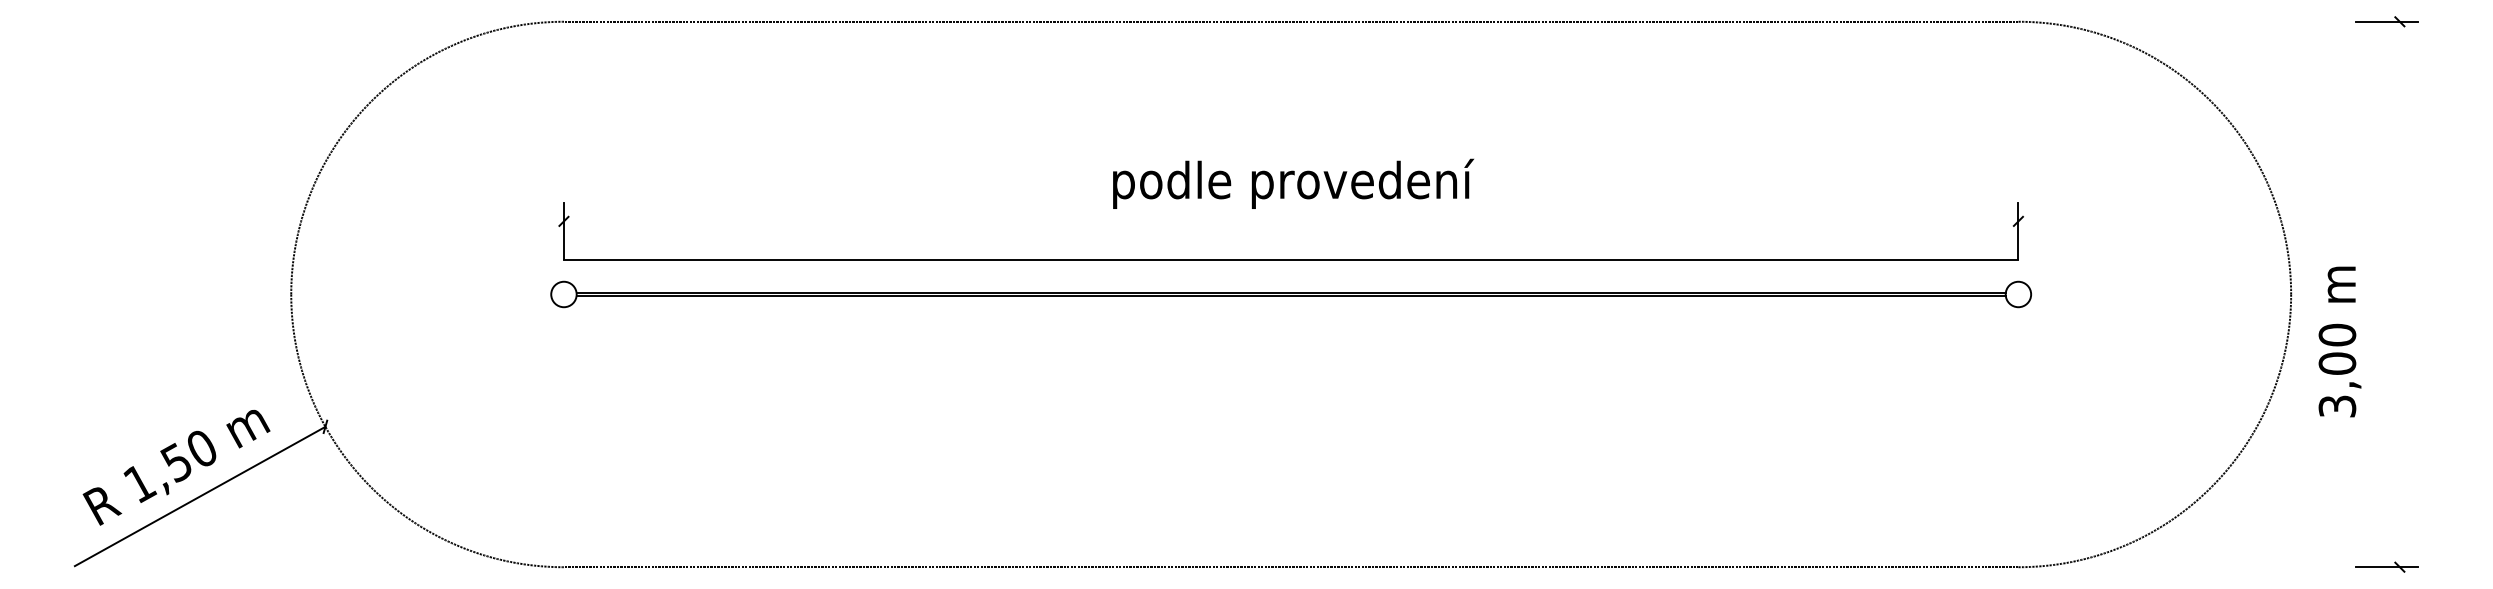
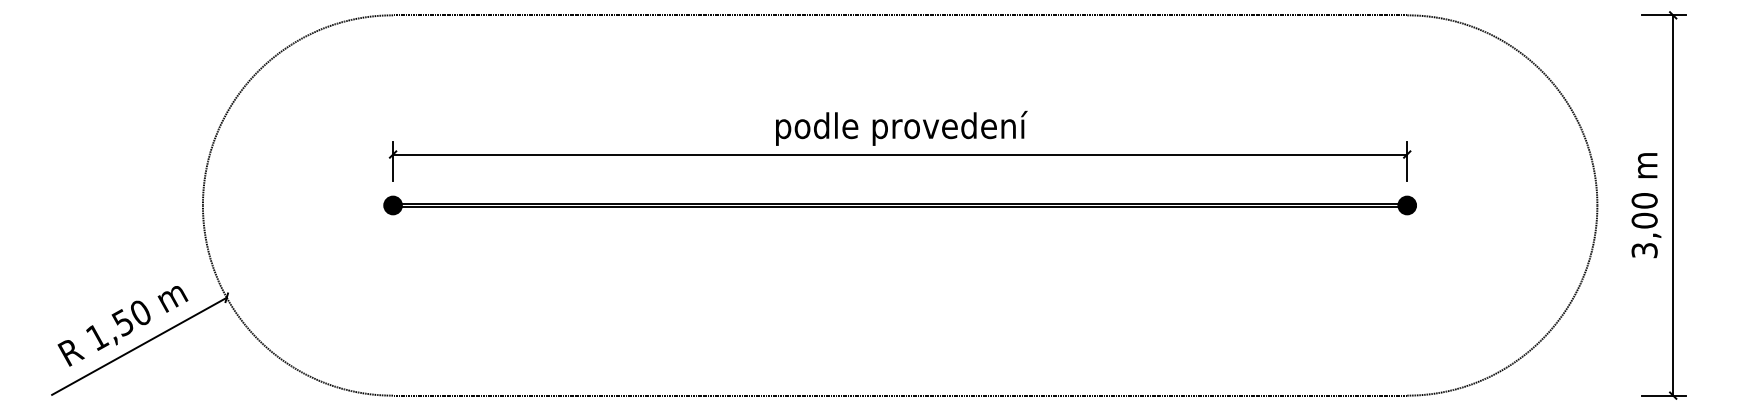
line: (1291, 260) -> (900, 154), moved
fill: (563, 294) -> (392, 205), added
fill: (2018, 294) -> (1407, 205), added
line: (2400, 294) -> (1673, 205), added
text: (2340, 341) -> (1646, 205), moved

